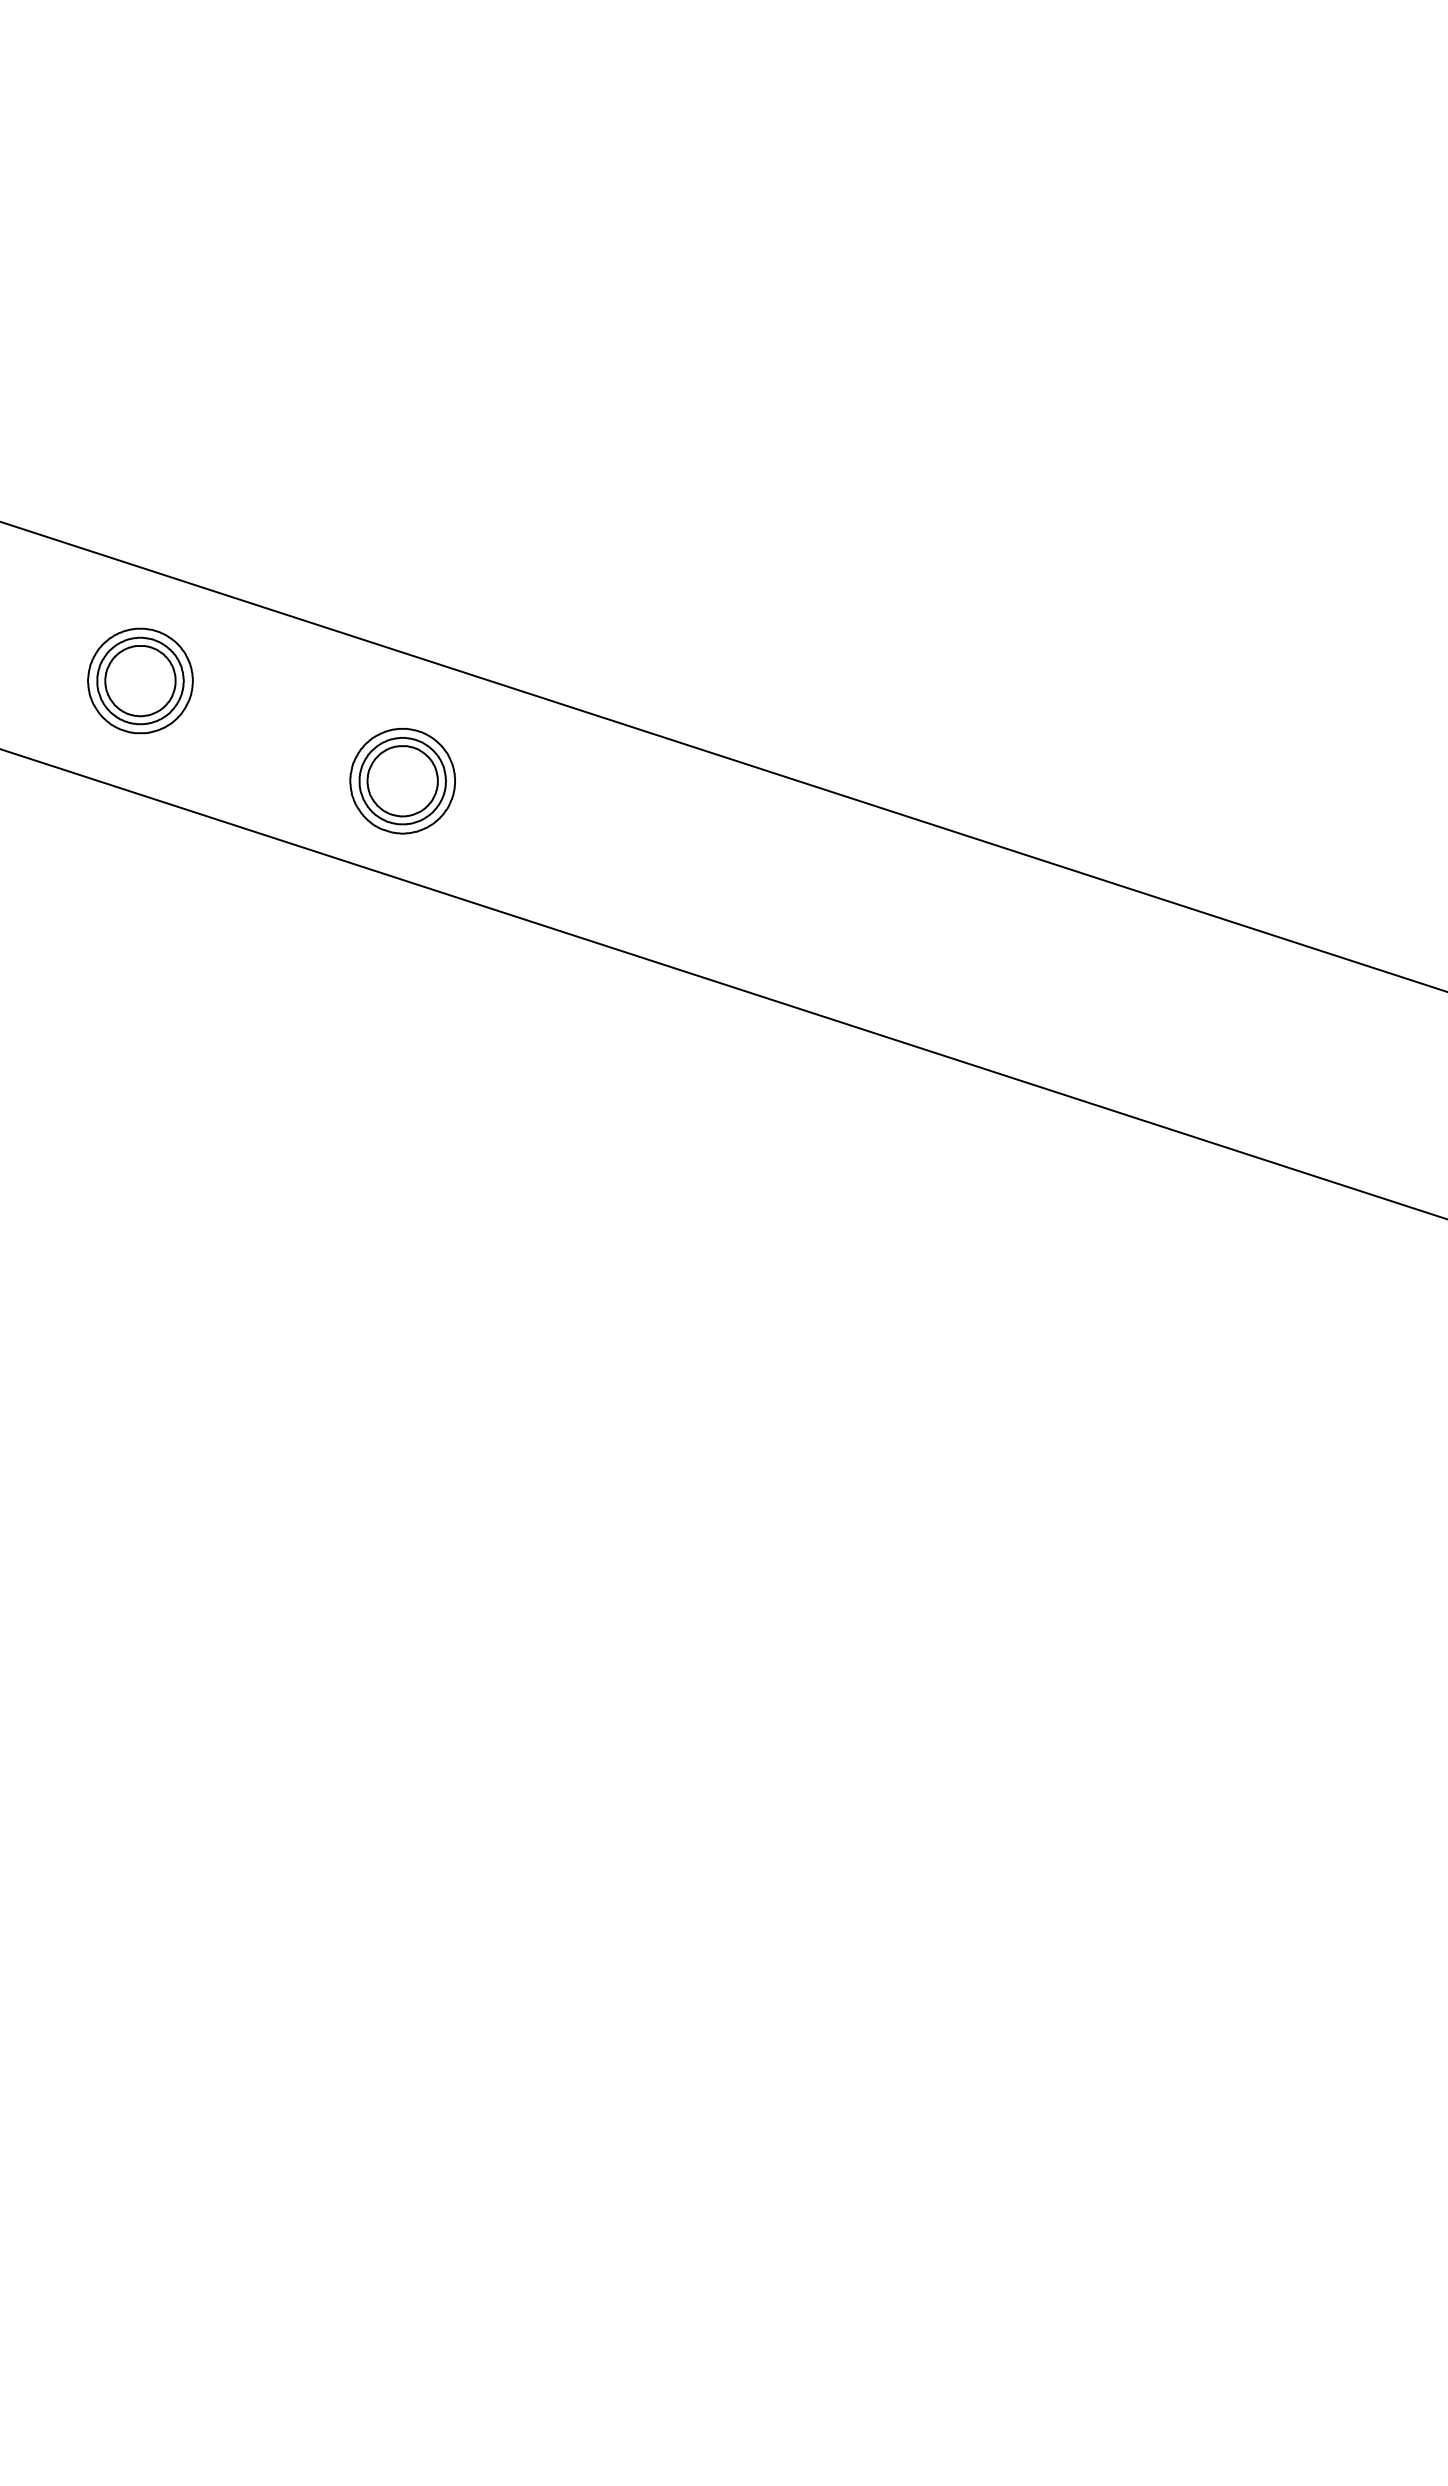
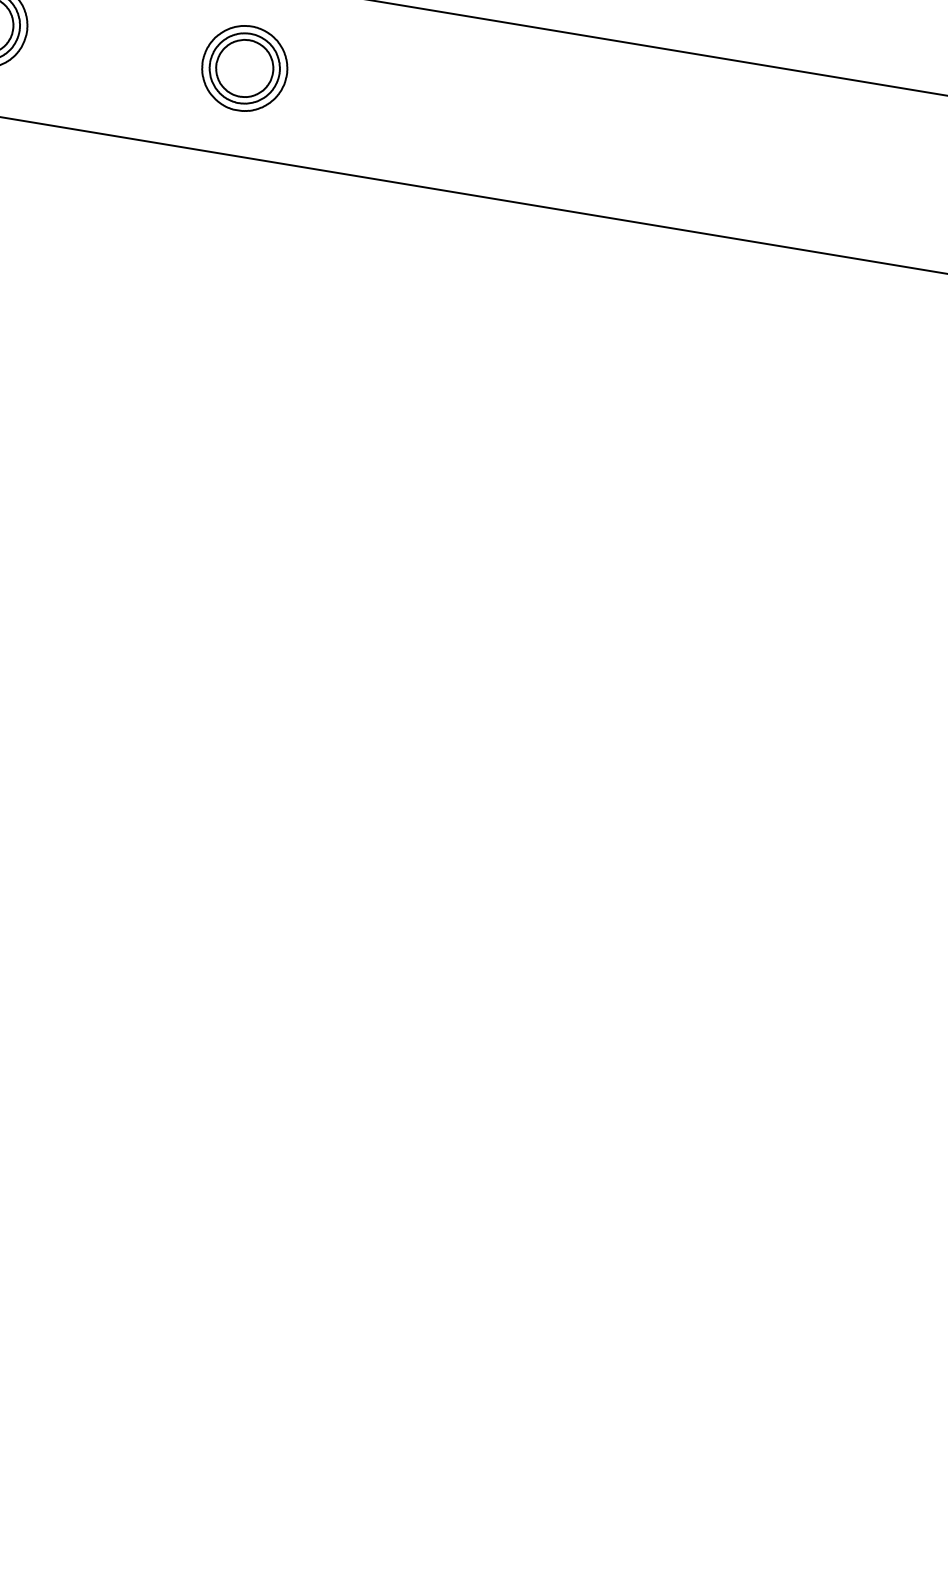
part: (402, 781) -> (244, 68), moved

